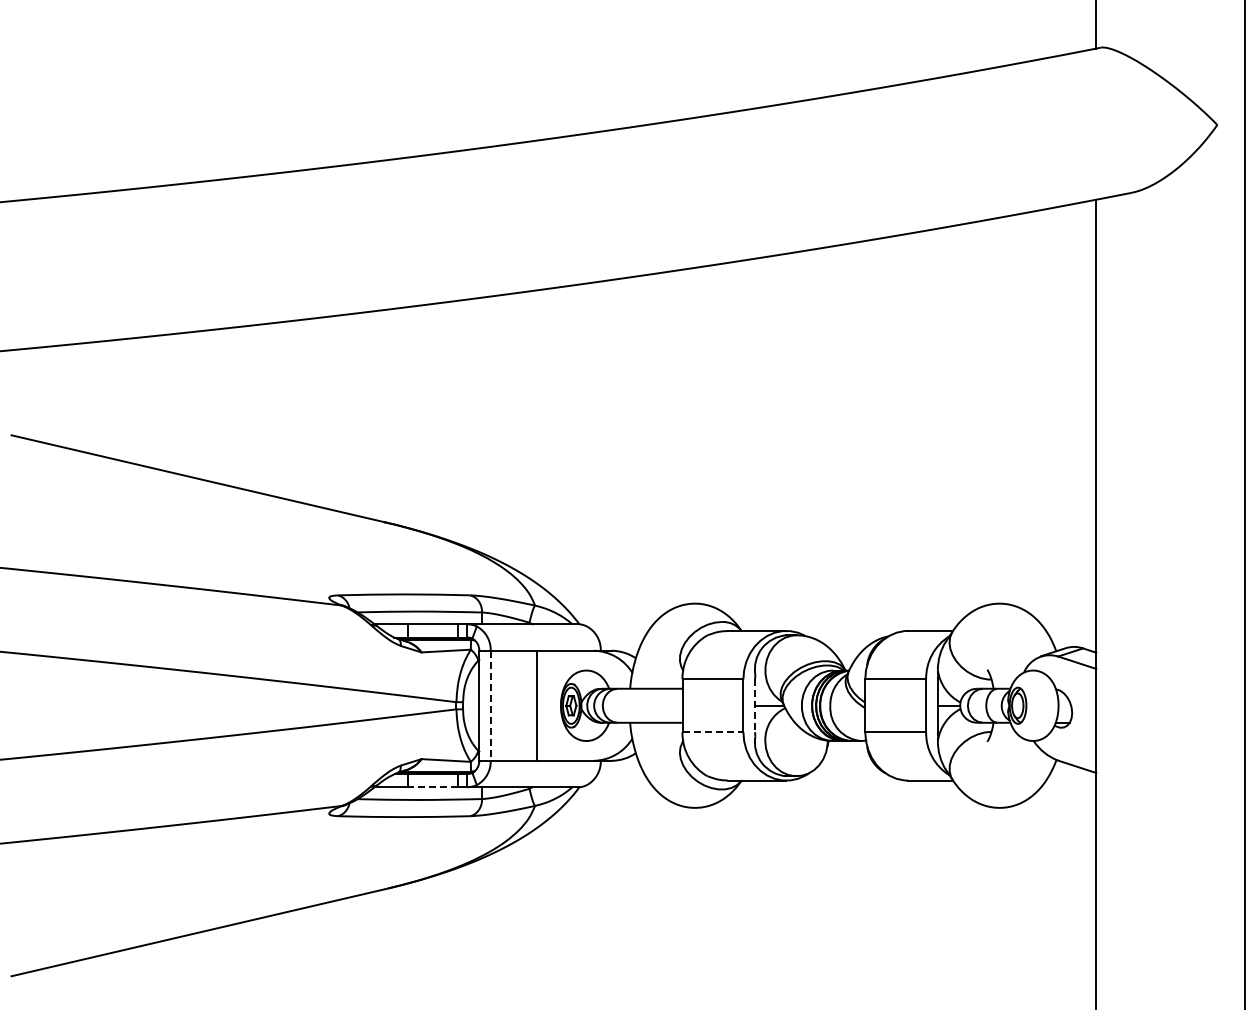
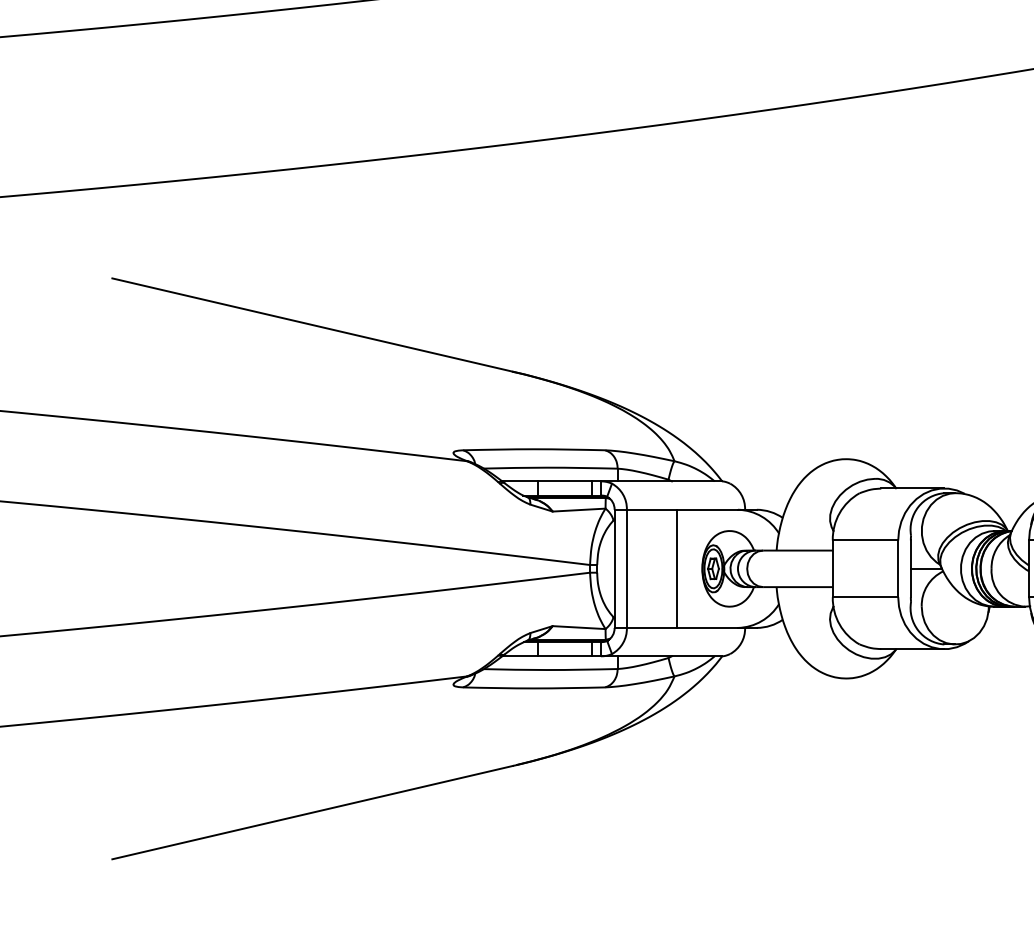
line: (490, 706) -> (626, 569), dashed -> solid
line: (755, 706) -> (911, 569), dashed -> solid
line: (713, 732) -> (866, 597), dashed -> solid
line: (432, 787) -> (564, 656), dashed -> solid

